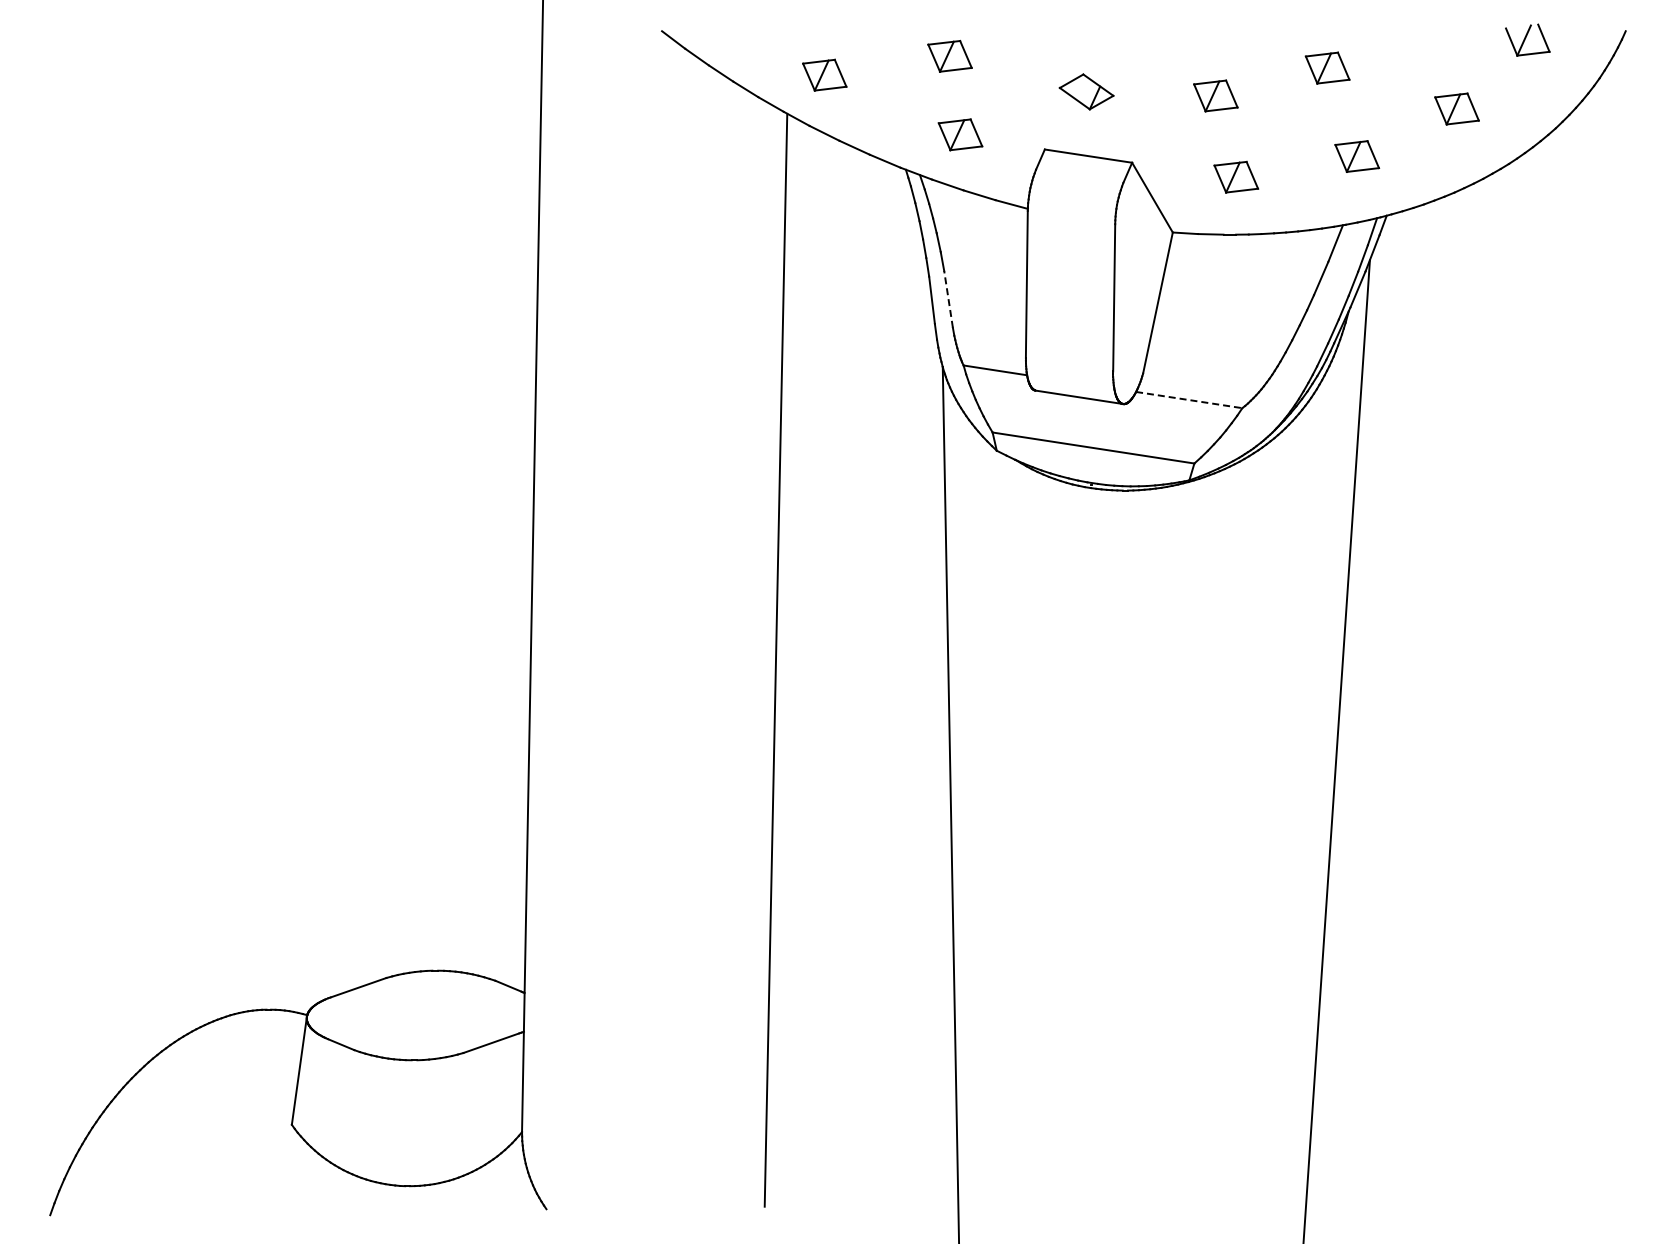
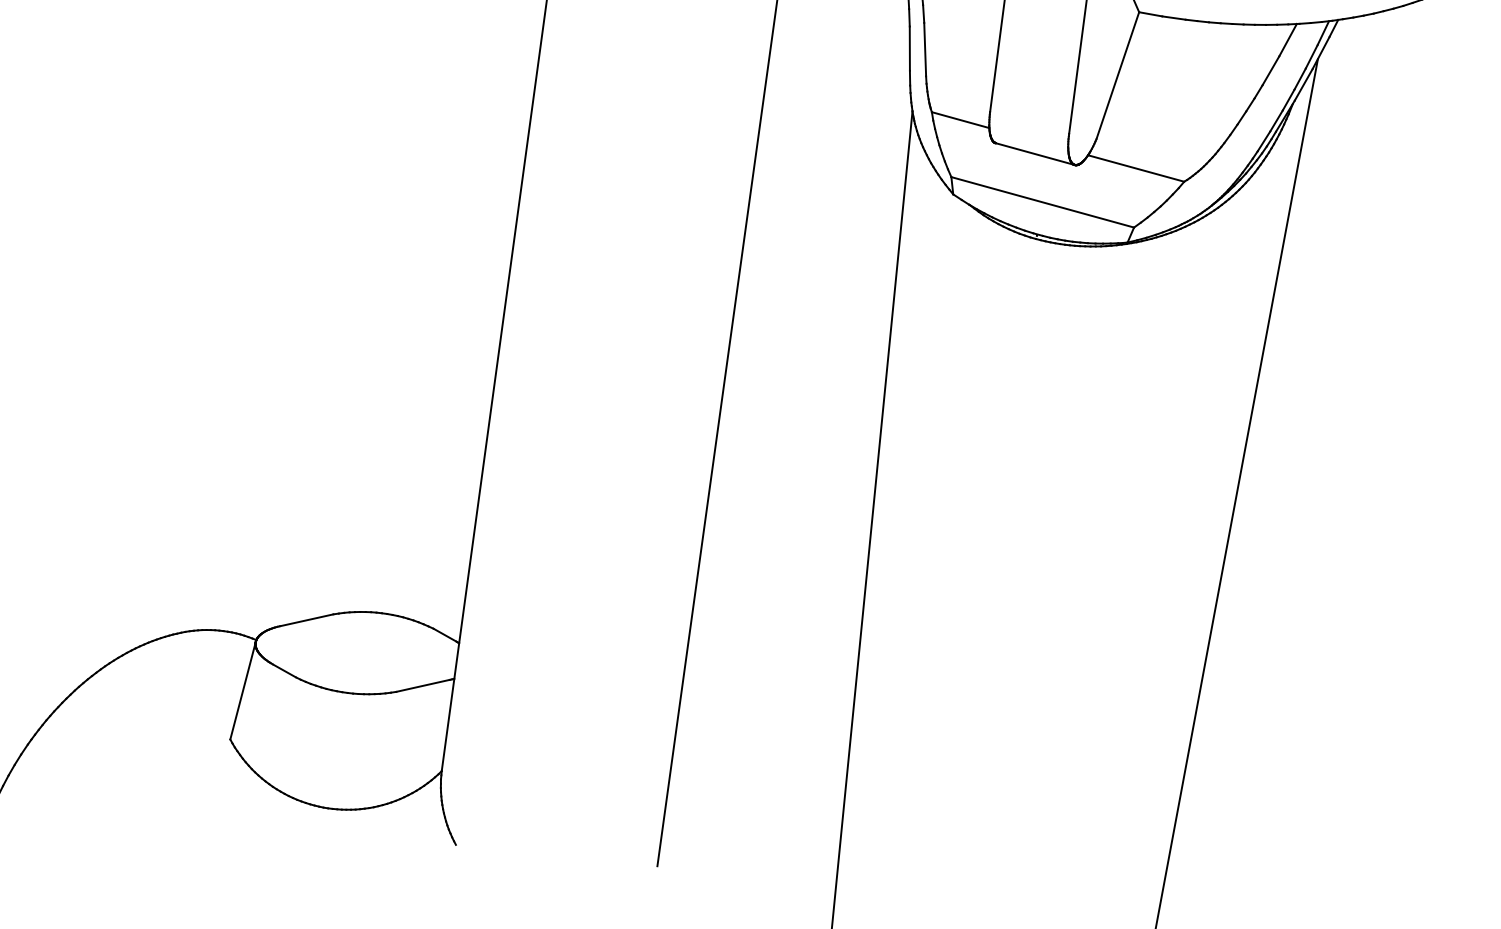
line: (948, 299) -> (925, 49), dashed -> solid
line: (1189, 400) -> (1136, 168), dashed -> solid

